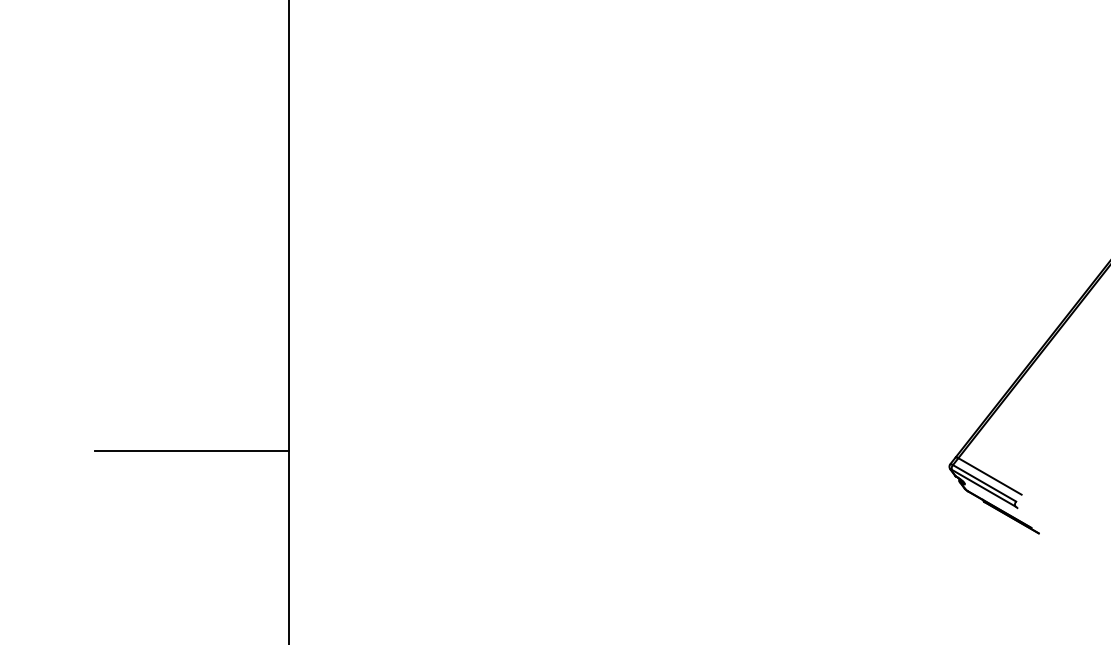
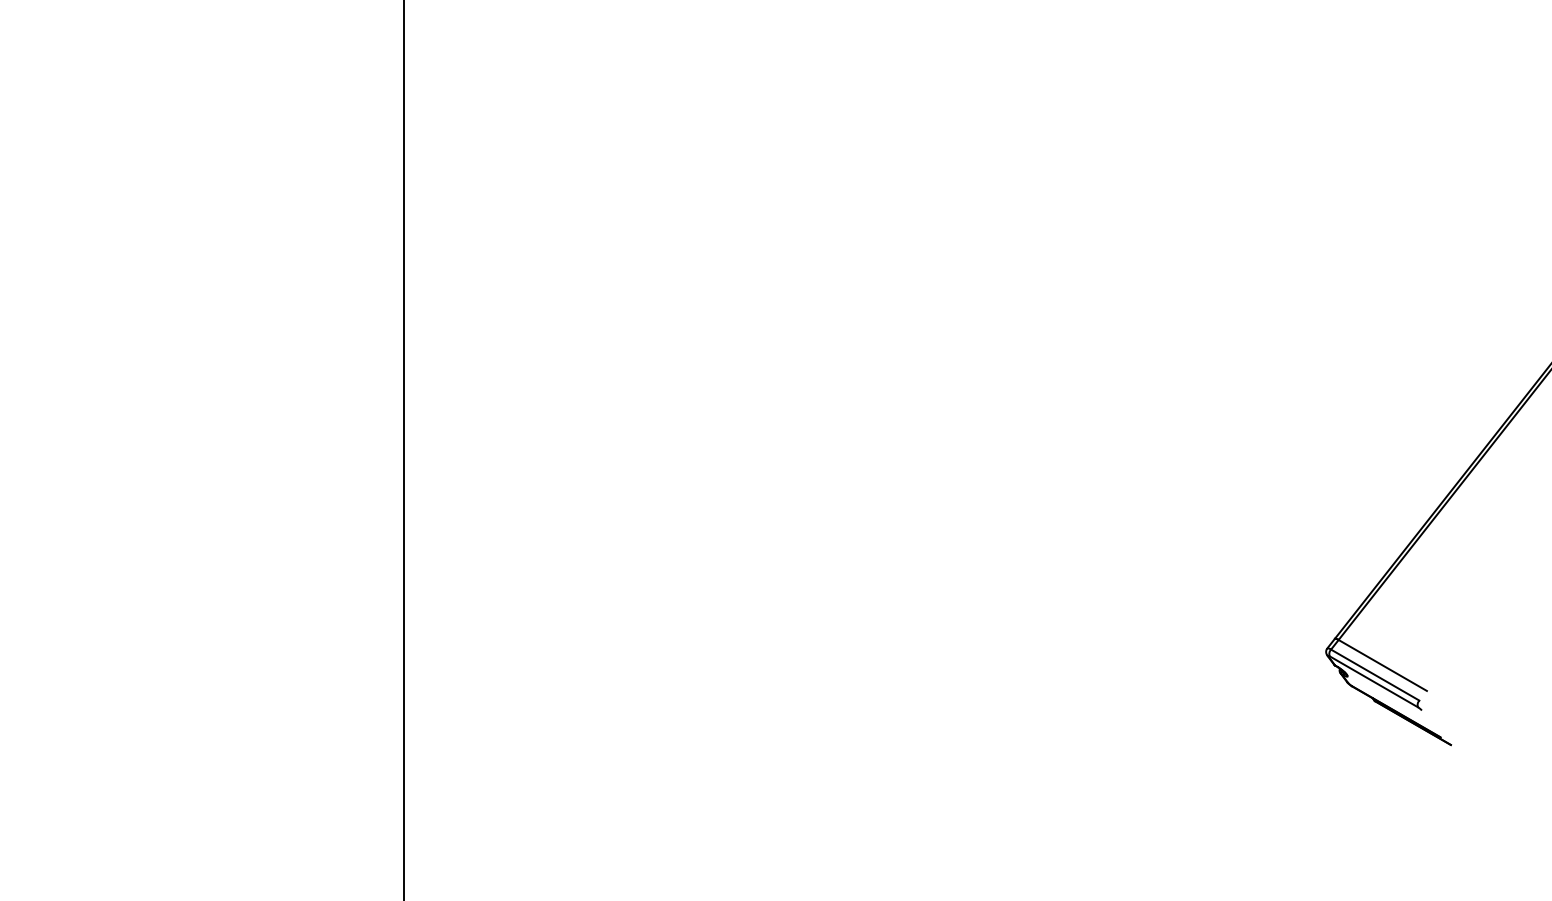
line: (192, 450) -> (268, 629), removed

